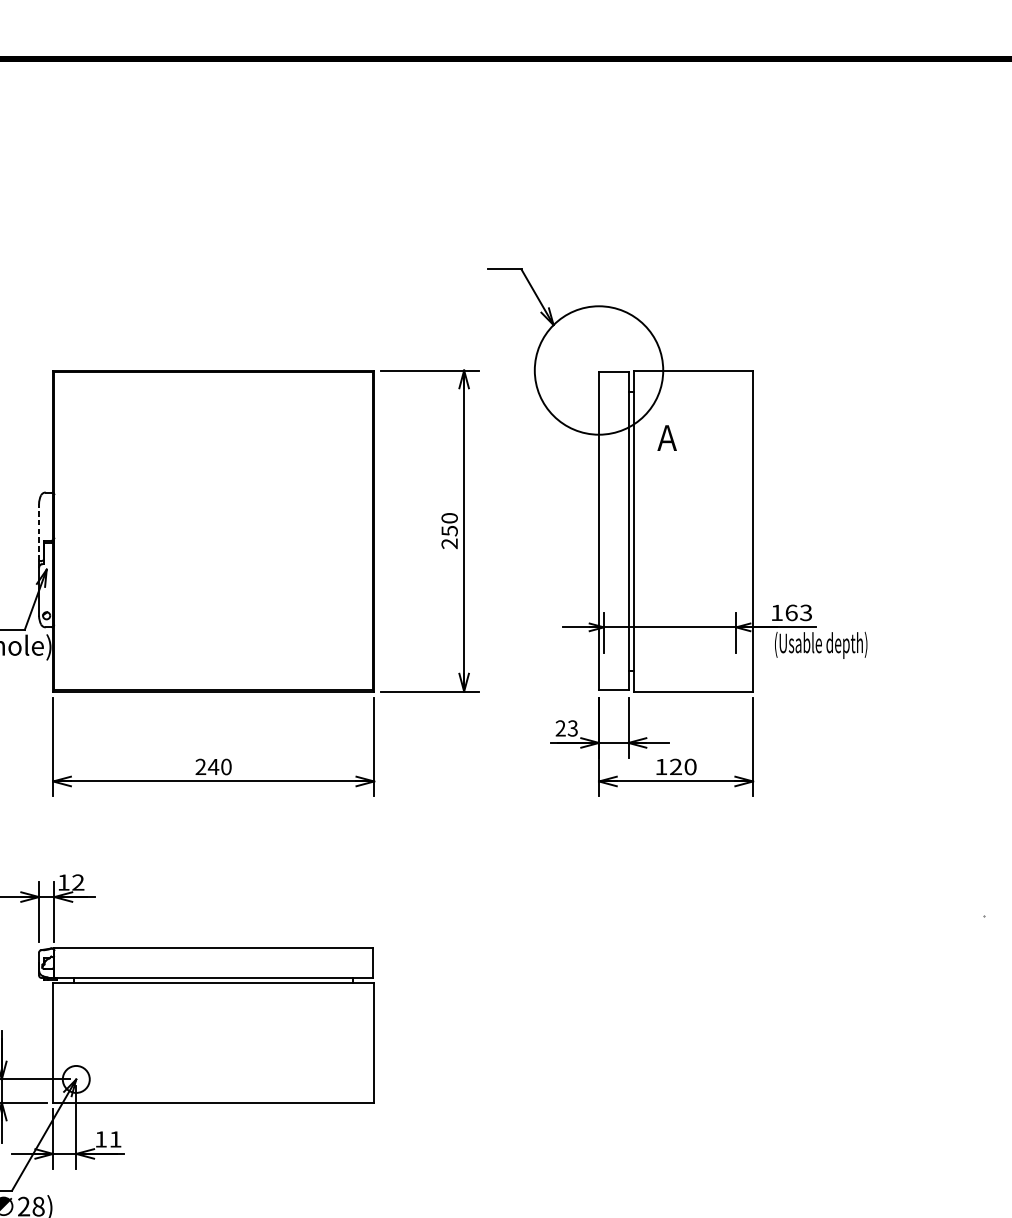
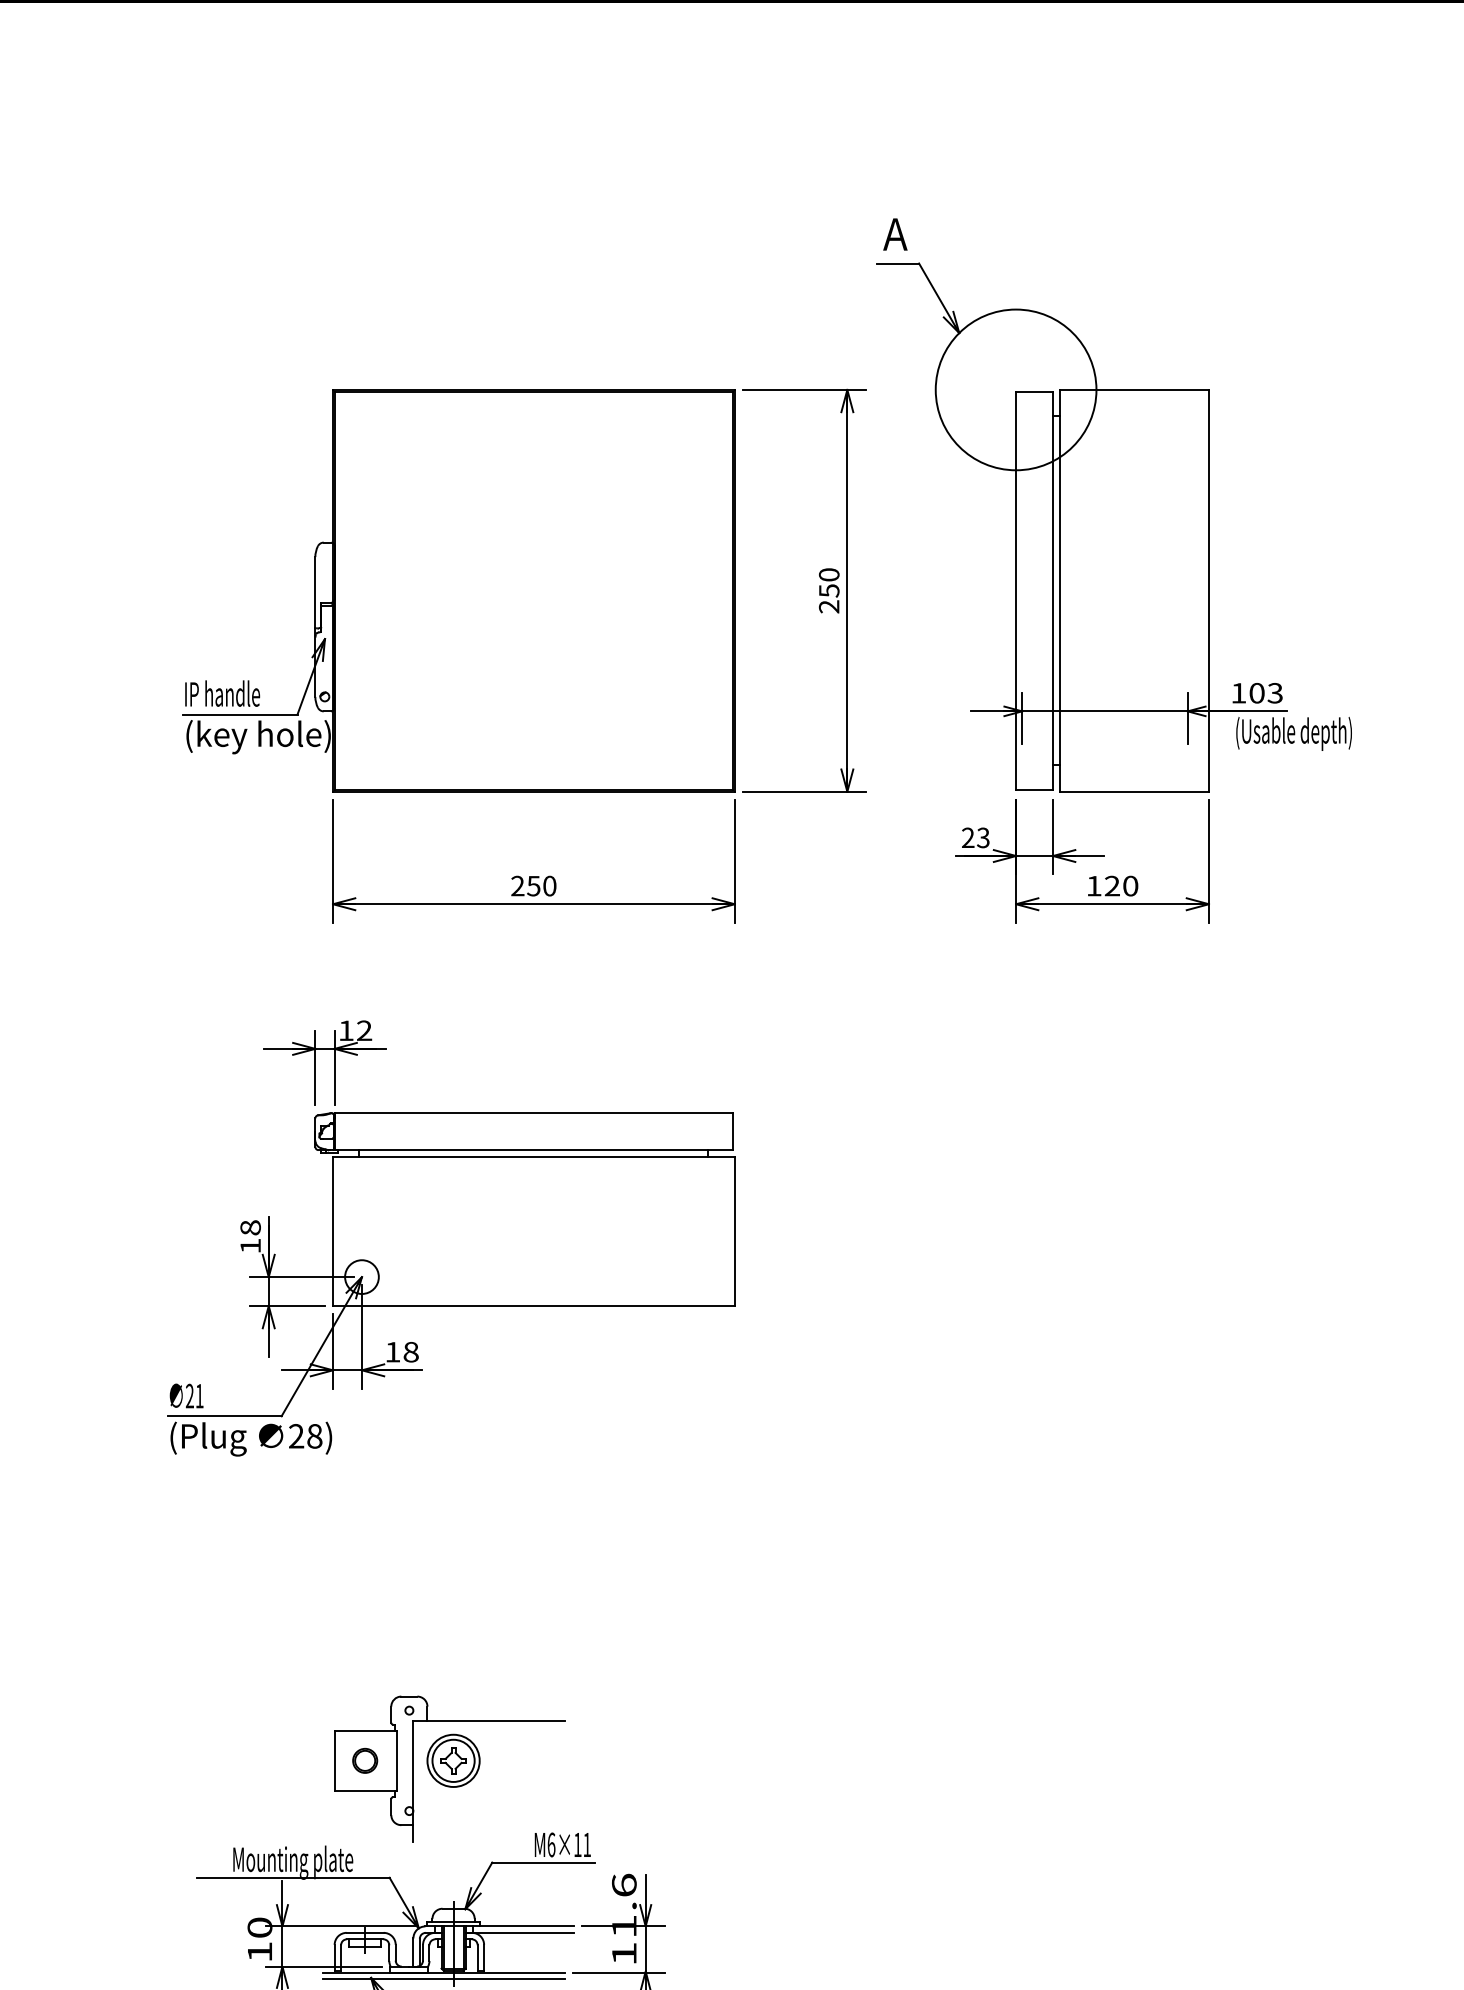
text: (667, 438) -> (895, 234), moved
line: (39, 531) -> (315, 591), dashed -> solid
text: (791, 613) -> (1256, 693), 163 -> 103
text: (213, 767) -> (533, 886), 240 -> 250
text: (115, 1139) -> (410, 1352), 11 -> 18

